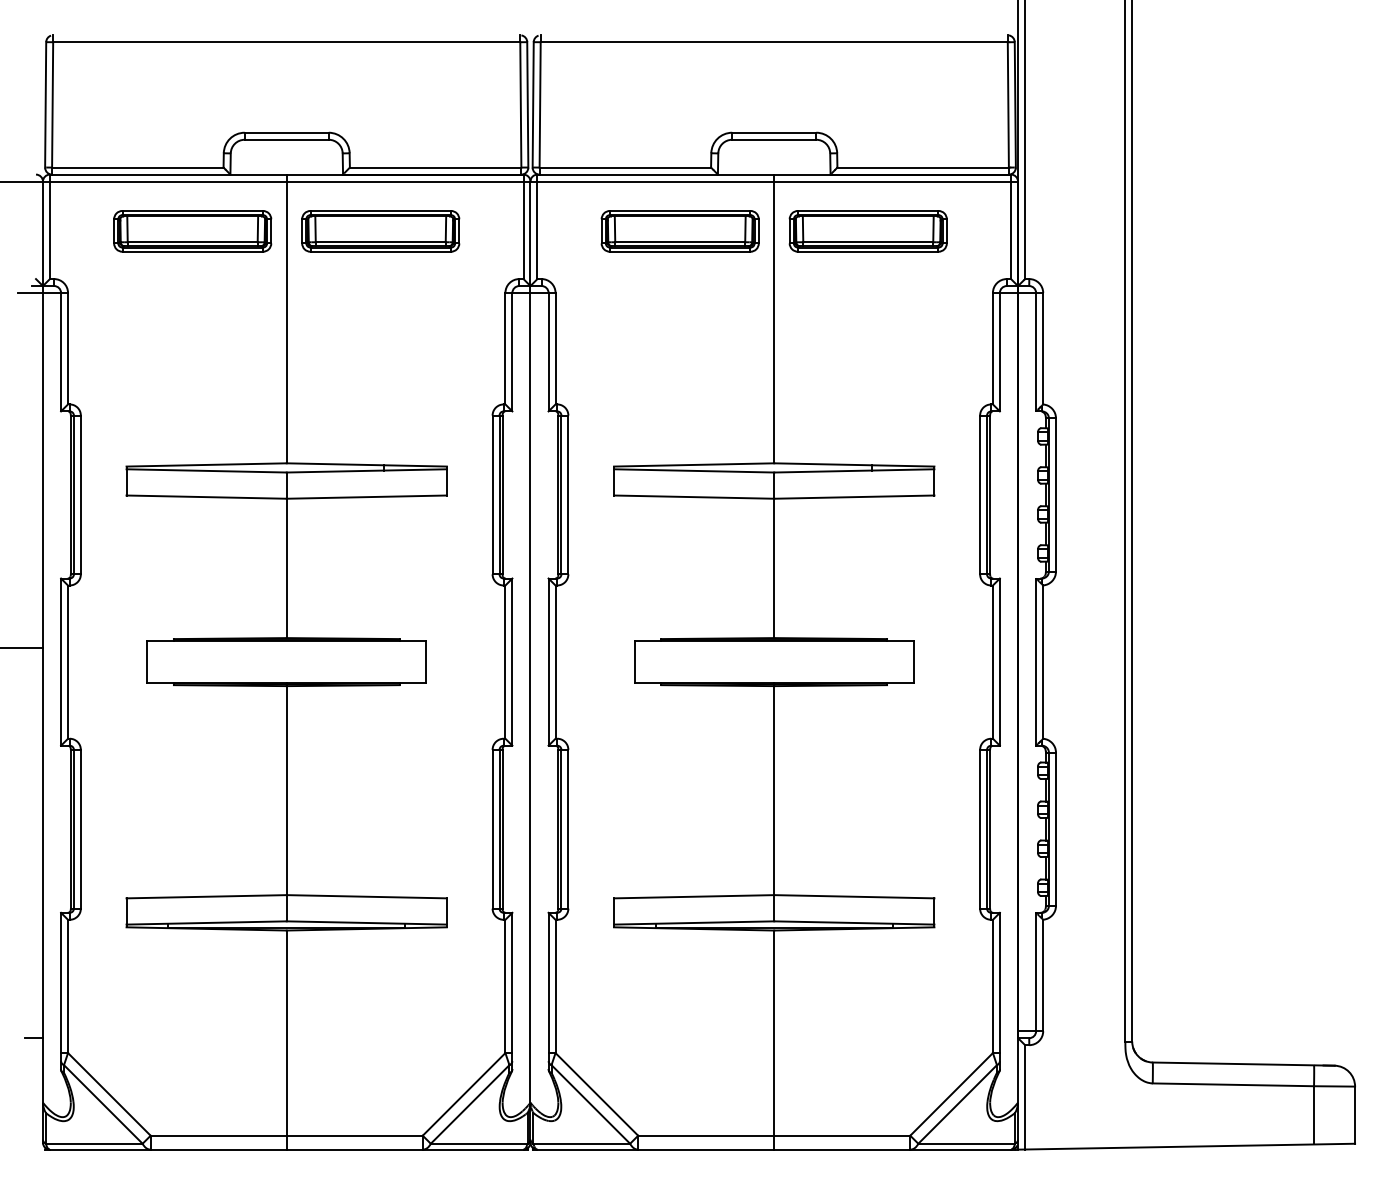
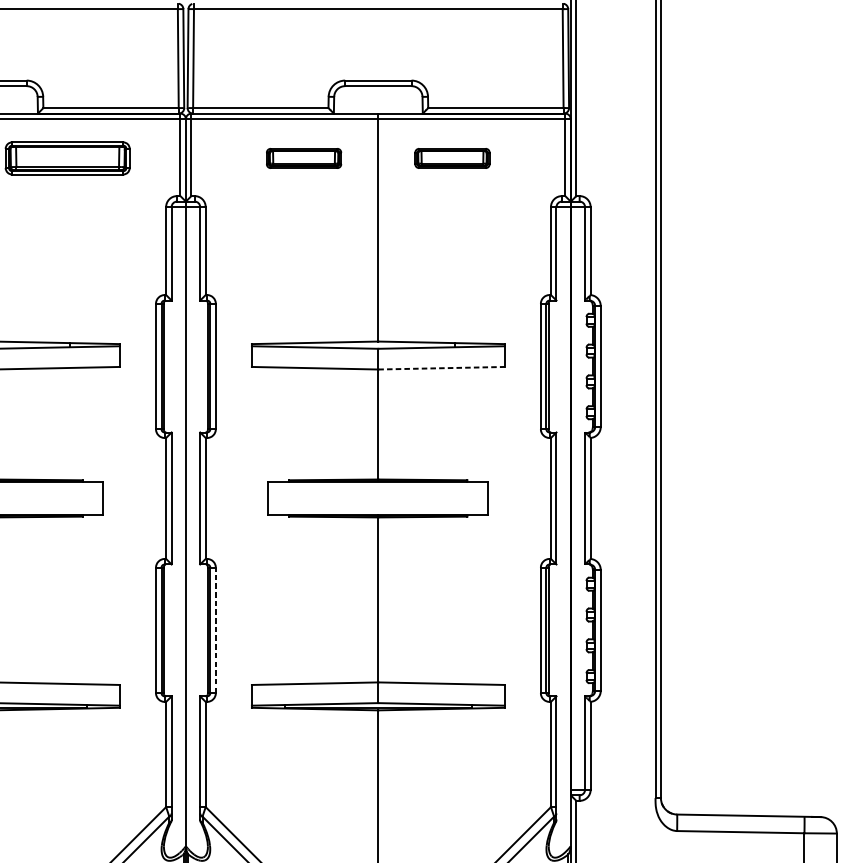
part: (679, 231) -> (303, 158), size x0.6
part: (867, 231) -> (451, 158), size x0.6
line: (854, 497) -> (441, 368), solid -> dashed
line: (568, 828) -> (215, 629), solid -> dashed

